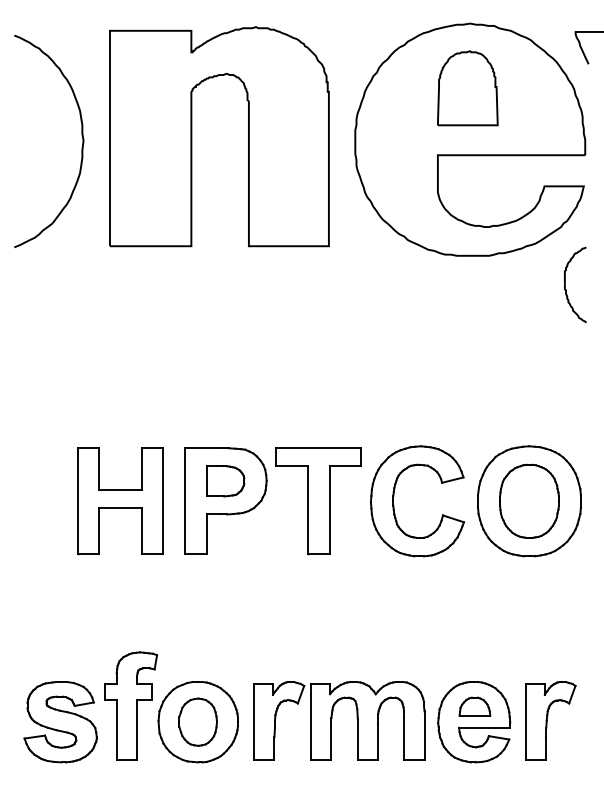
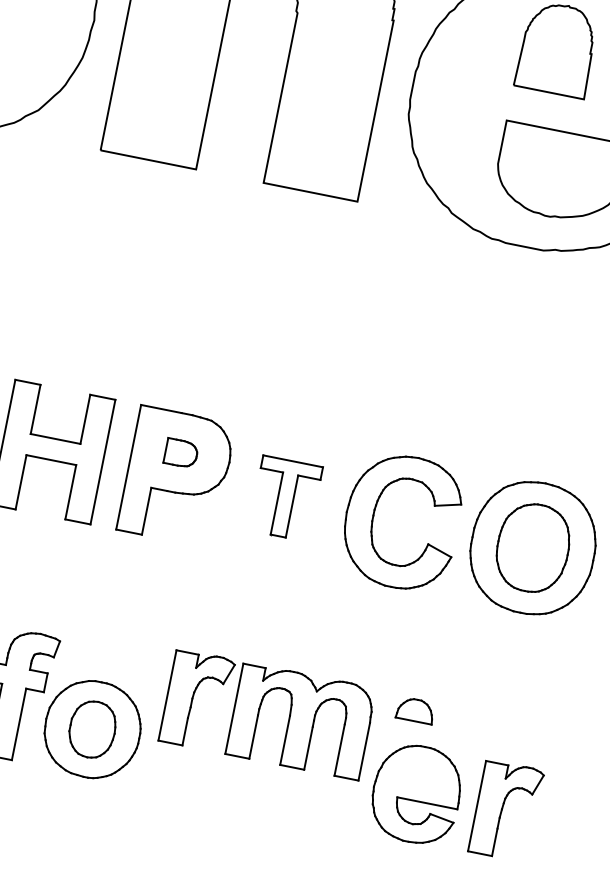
part: (225, 481) -> (181, 453), size x0.7
part: (318, 501) -> (285, 498), size x0.6
part: (474, 706) -> (415, 710), moved
part: (332, 718) -> (260, 709), moved

